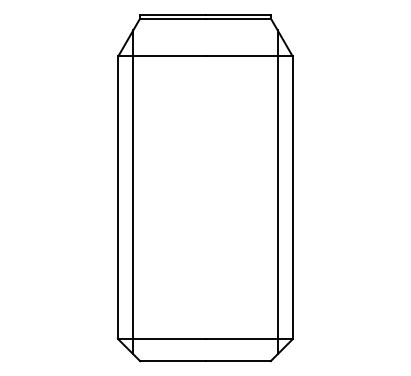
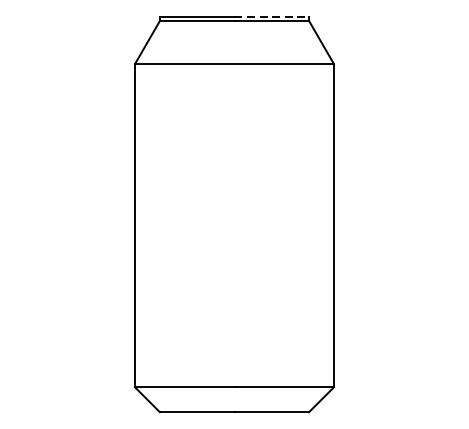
line: (238, 14) -> (272, 16), solid -> dashed
line: (133, 192) -> (152, 219), removed
line: (277, 192) -> (316, 219), removed

